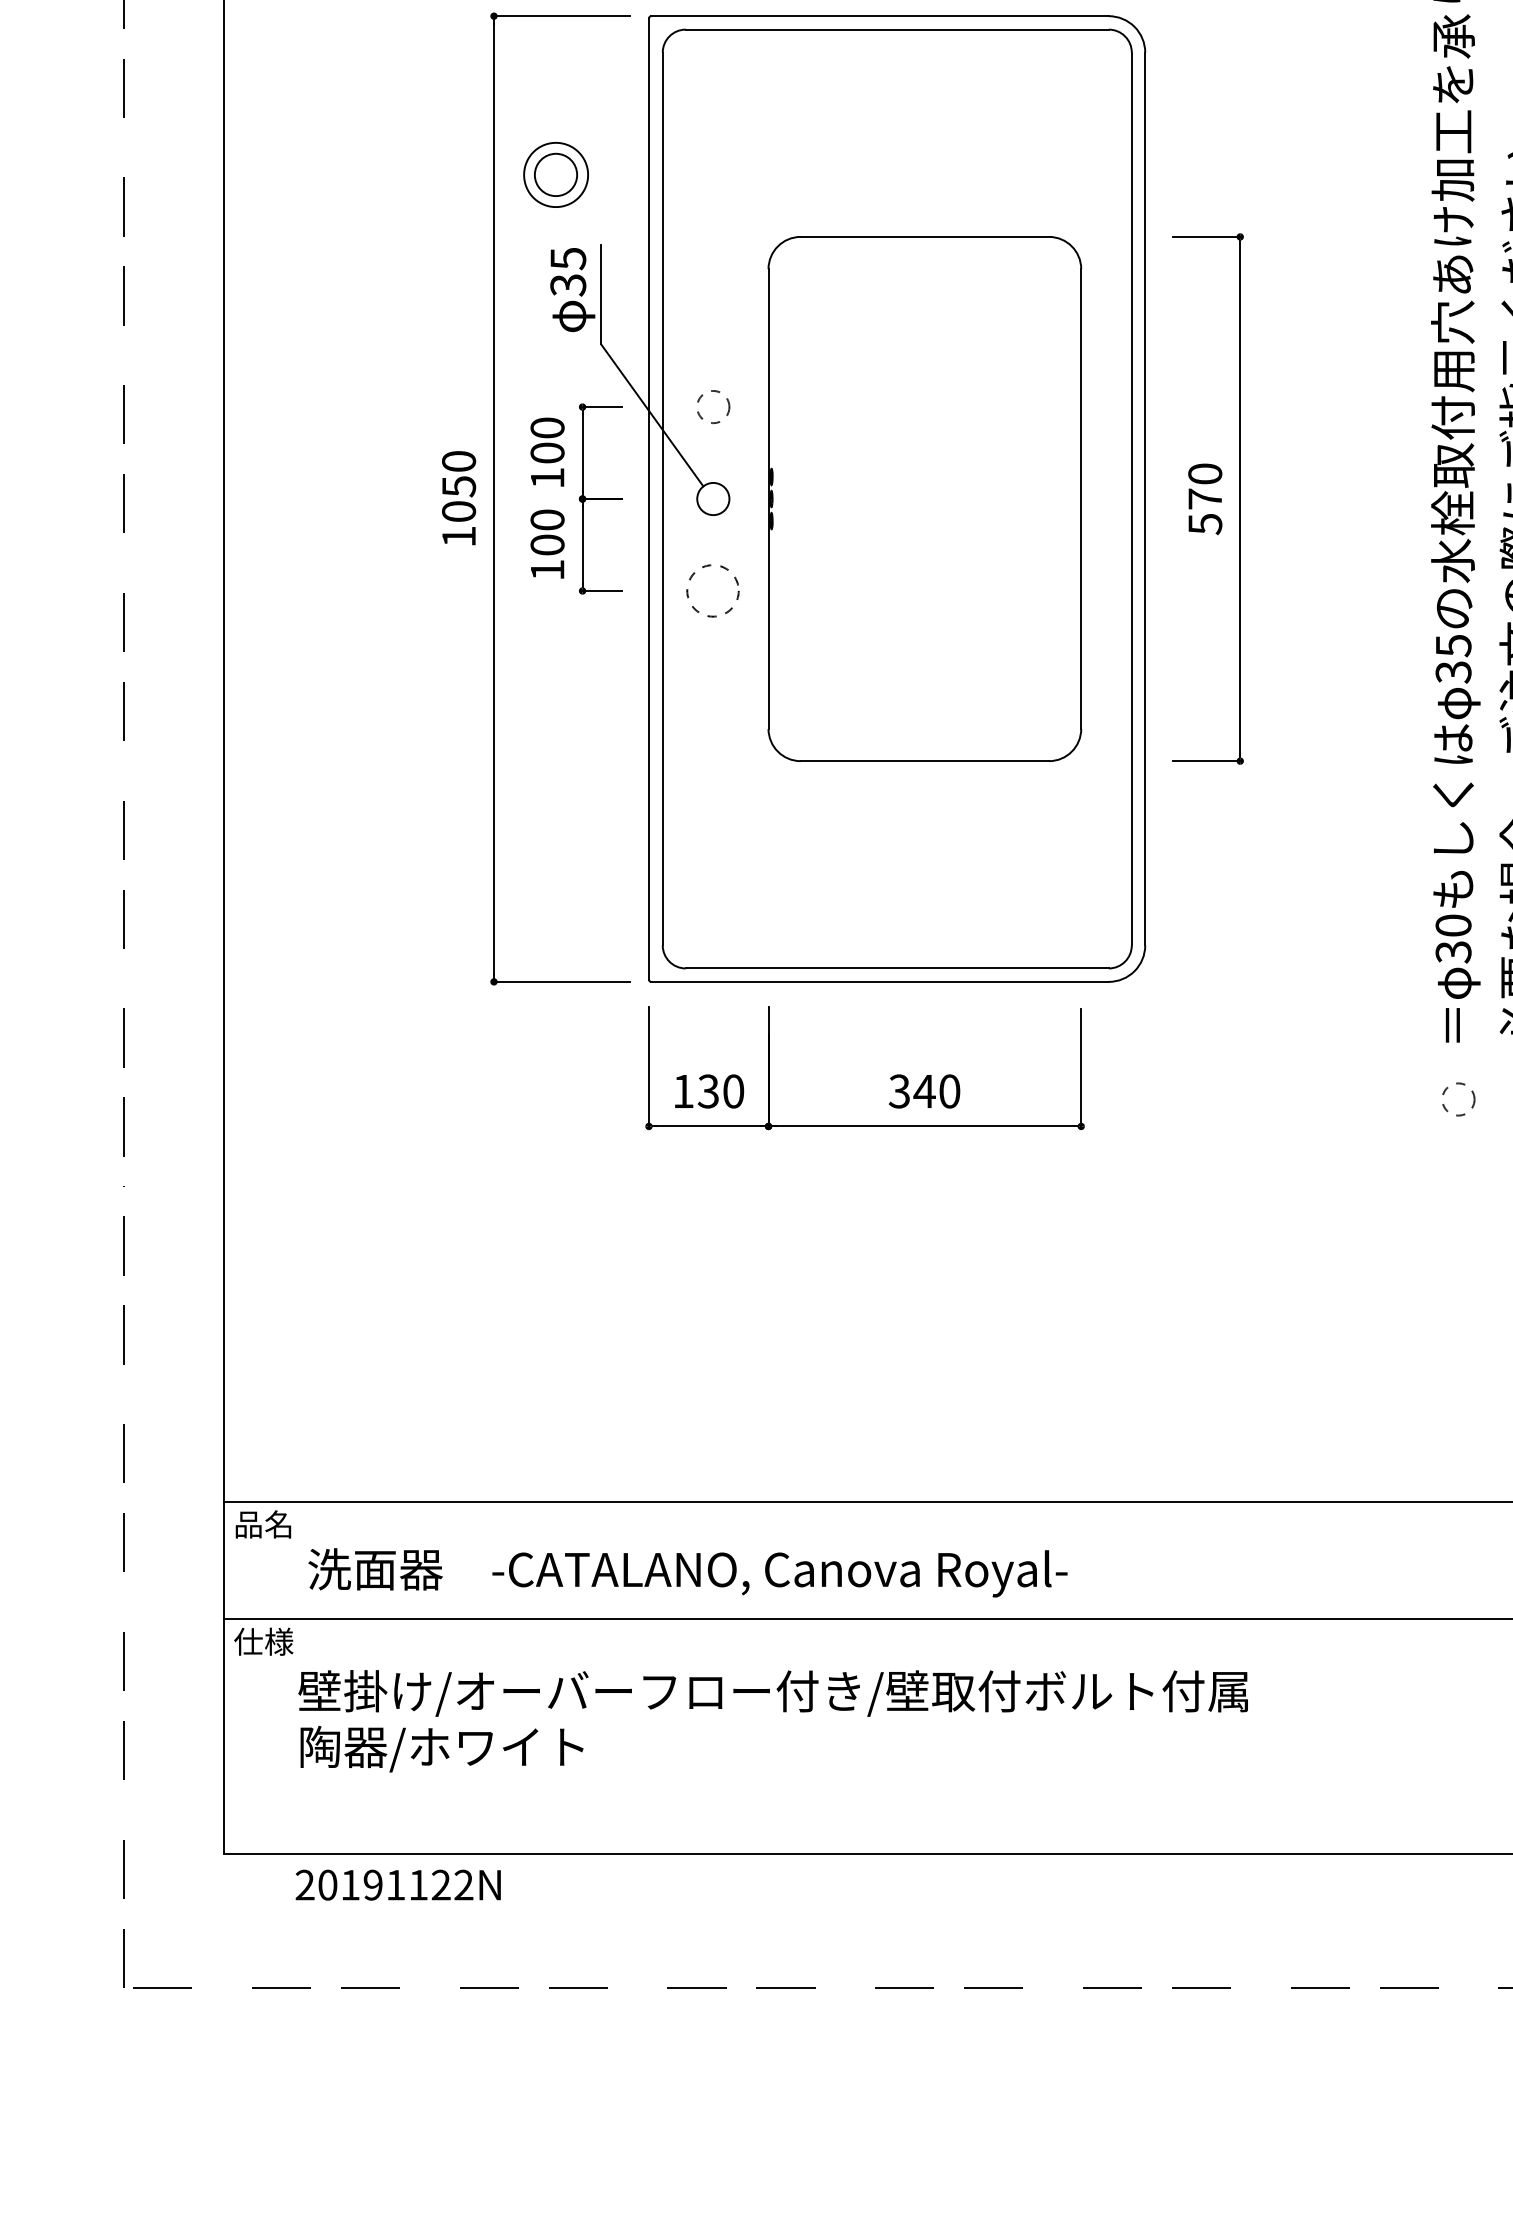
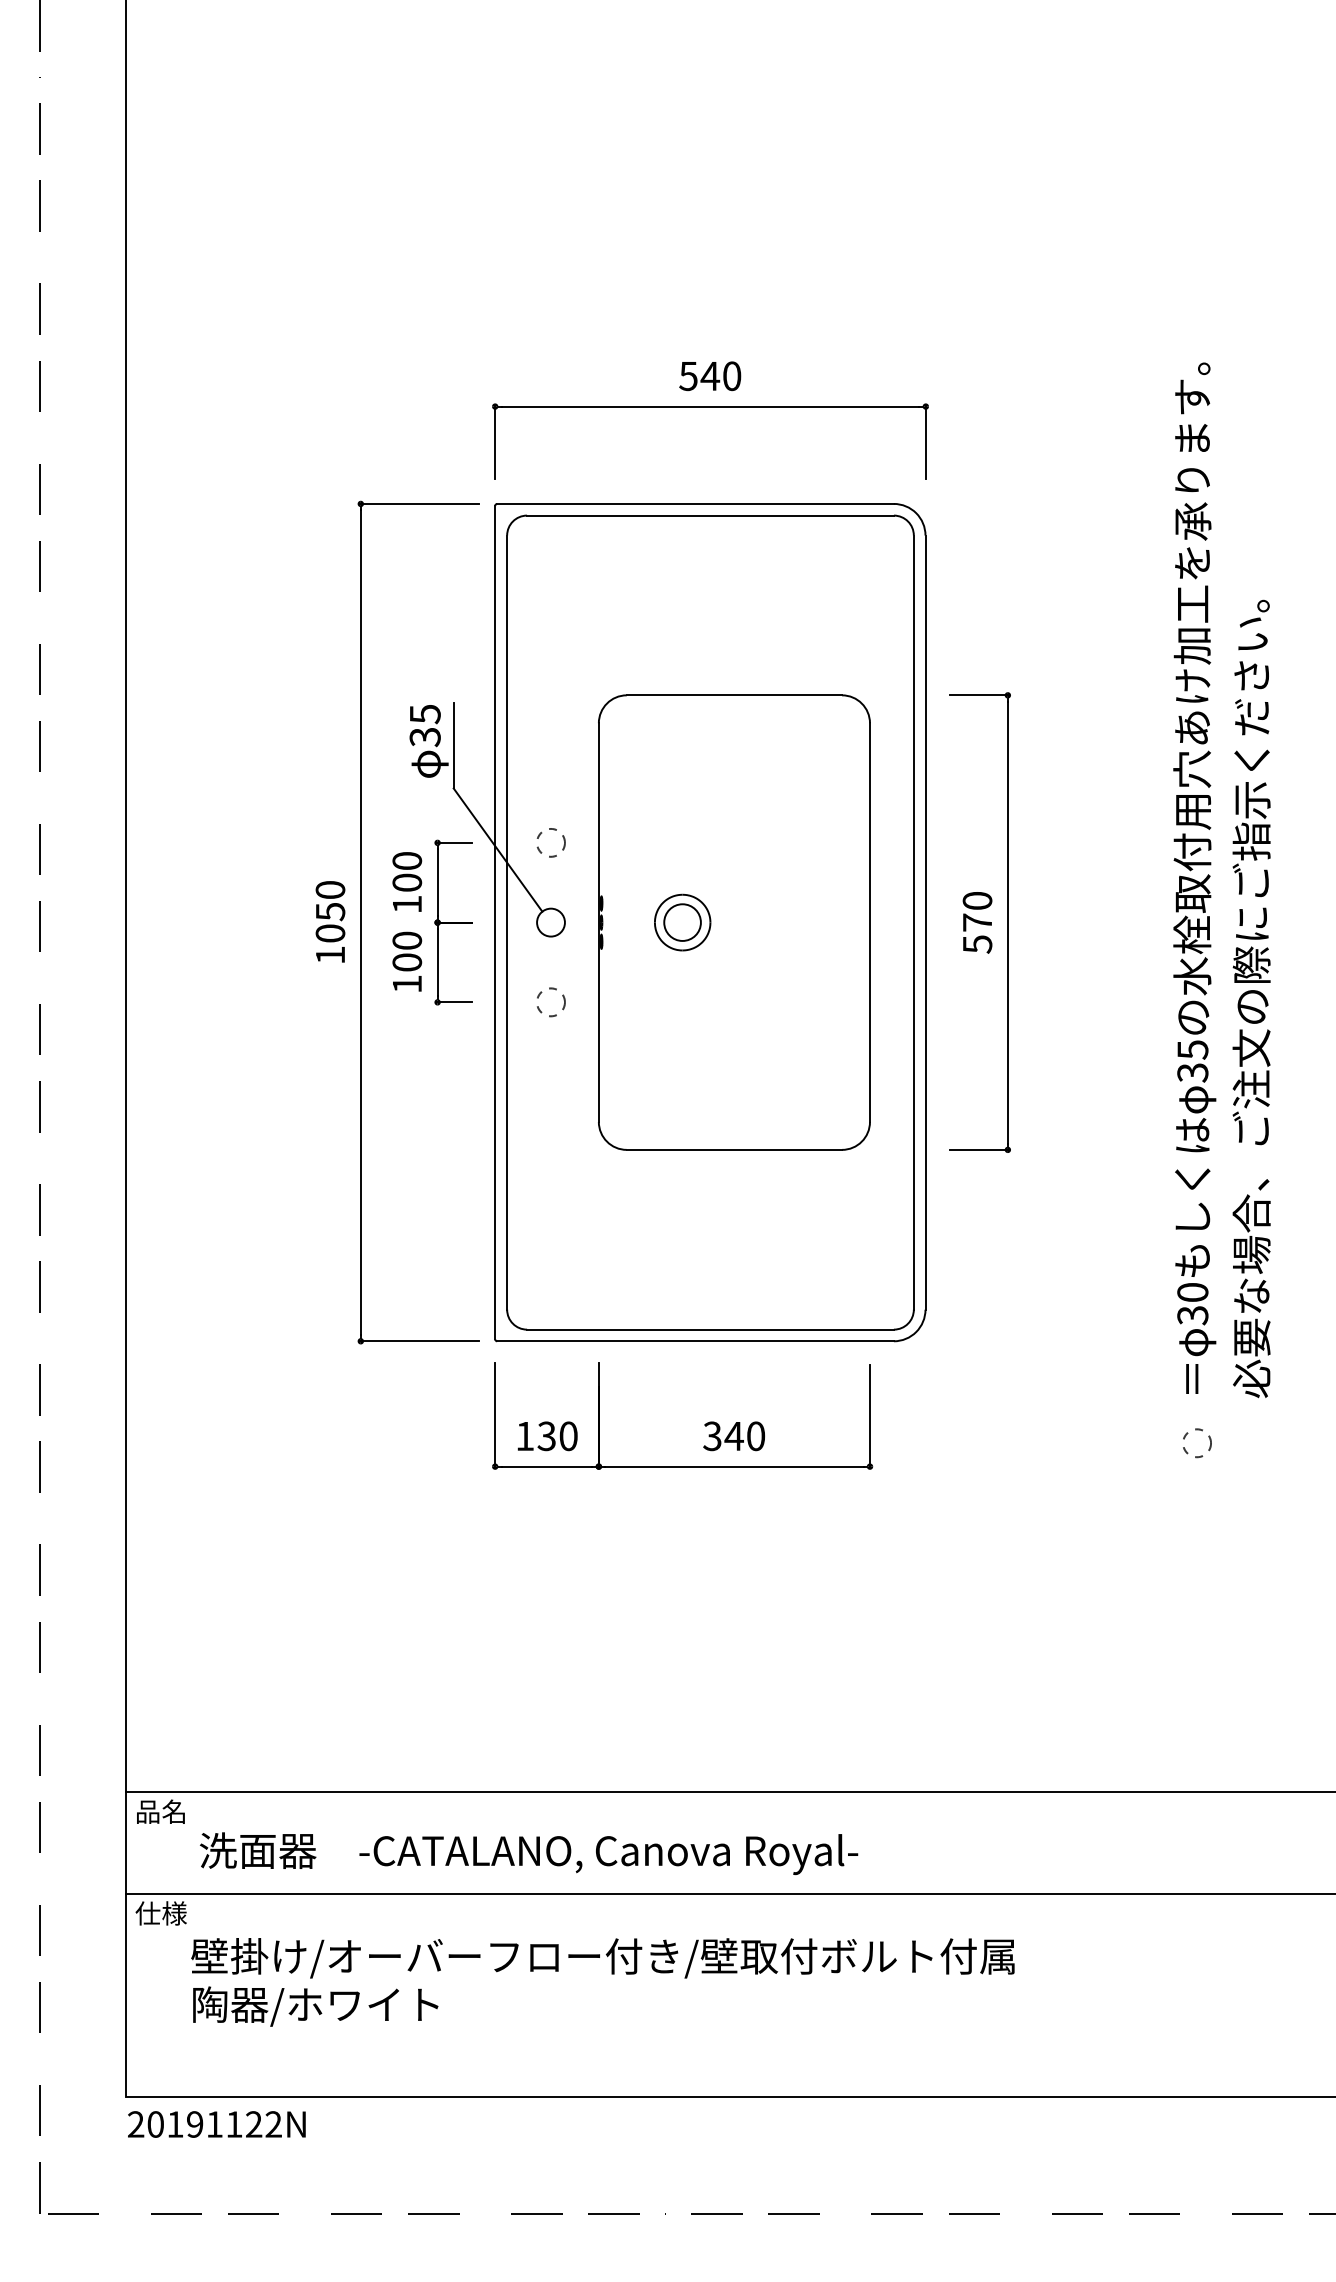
part: (555, 174) -> (682, 922), moved
circle: (713, 591) -> (551, 1002), size x0.62
text: (397, 1885) -> (216, 2124), moved

